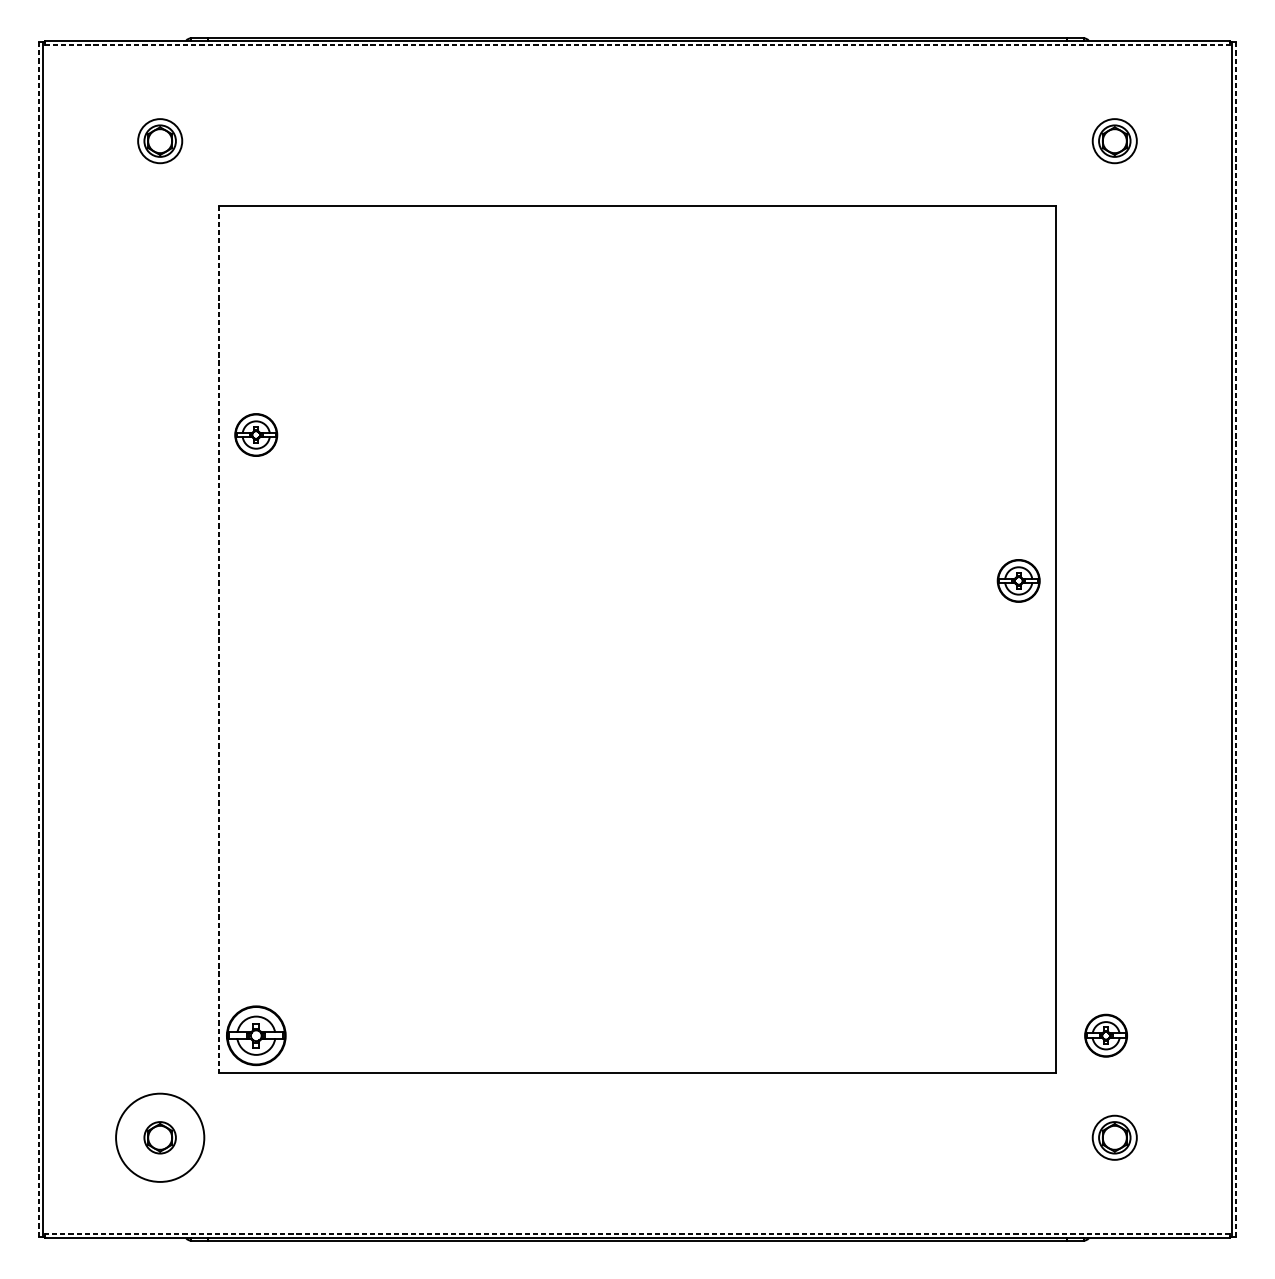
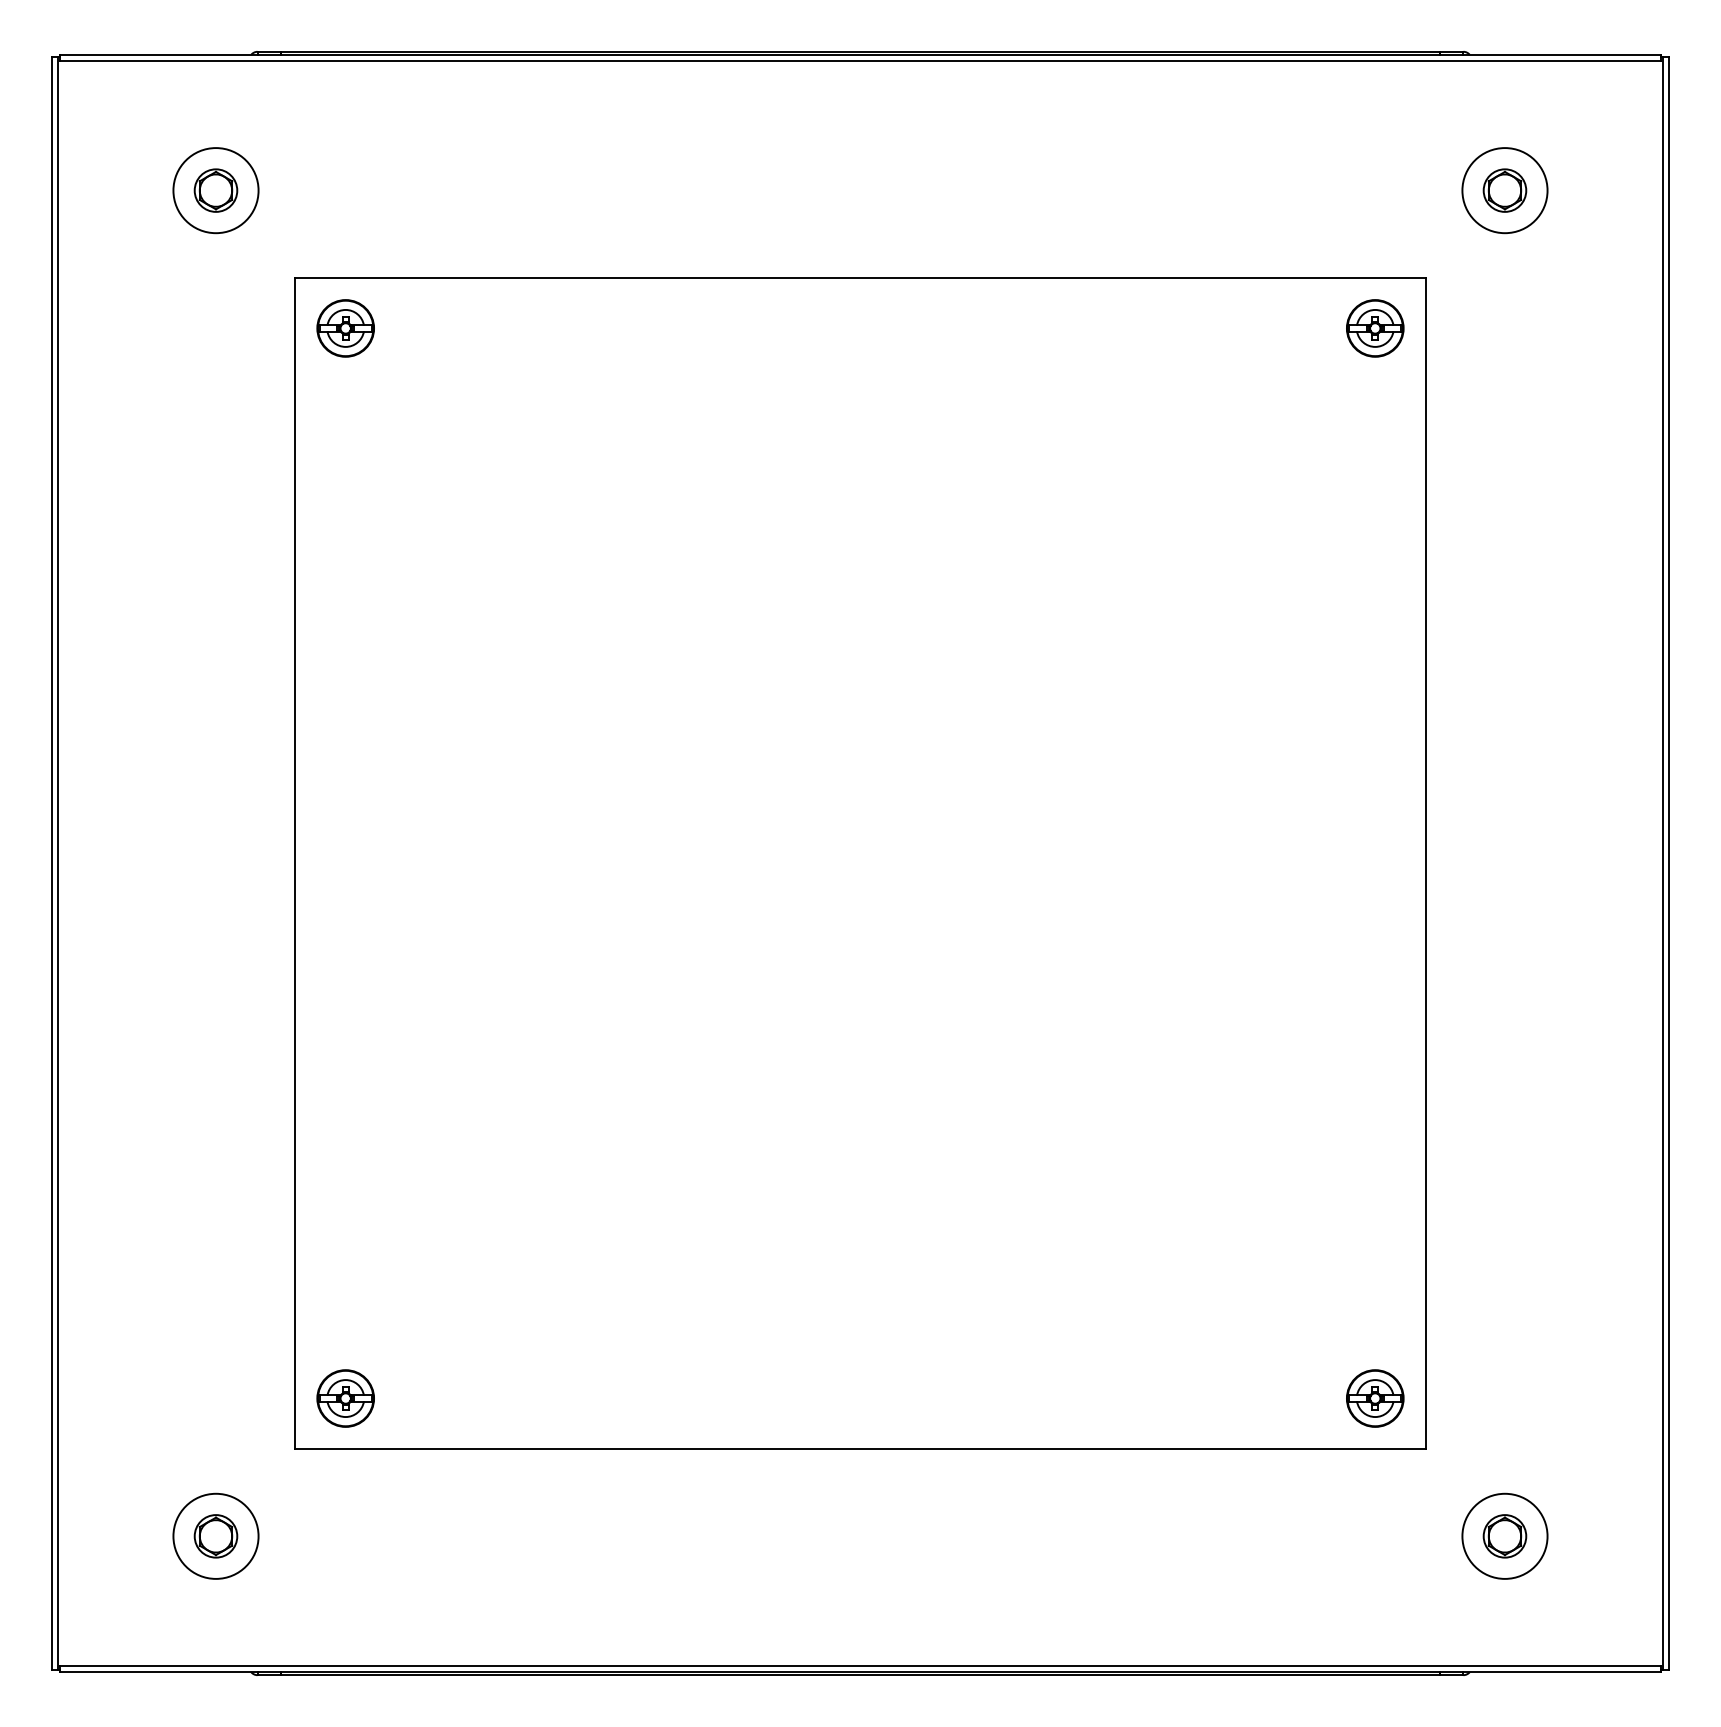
line: (637, 44) -> (860, 60), dashed -> solid
circle: (159, 141) -> (215, 190), size x1.43
circle: (1114, 141) -> (1504, 190), size x1.43
part: (256, 435) -> (345, 328), moved
part: (1018, 580) -> (1375, 328), moved
line: (38, 639) -> (51, 863), dashed -> solid
line: (219, 639) -> (295, 863), dashed -> solid
line: (1236, 639) -> (1669, 863), dashed -> solid
part: (256, 1035) -> (345, 1398), size x0.71
part: (1106, 1035) -> (1375, 1398), moved
circle: (159, 1137) -> (215, 1535), size x0.71
circle: (1114, 1137) -> (1504, 1535), size x1.43
line: (637, 1234) -> (860, 1666), dashed -> solid

